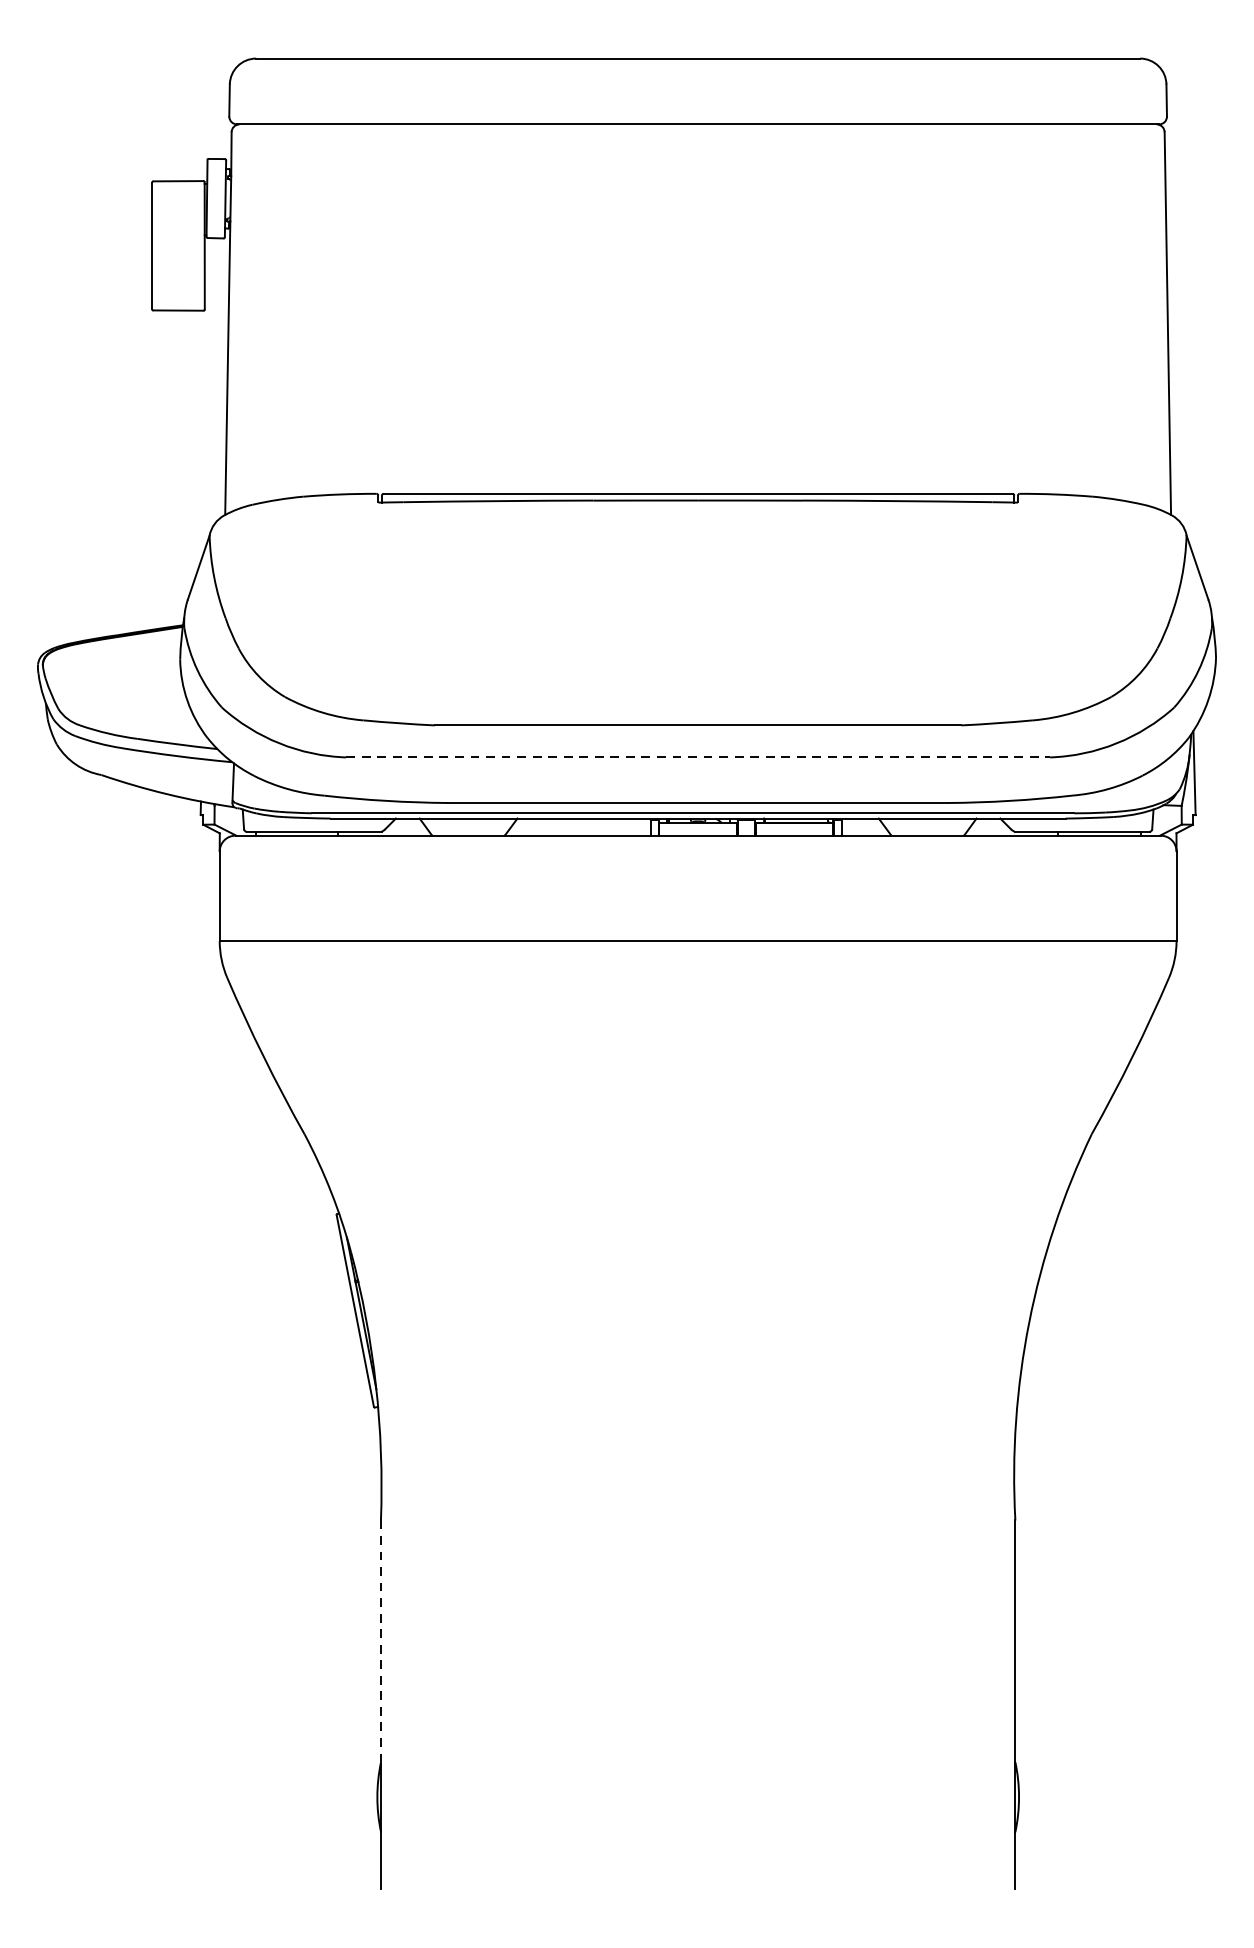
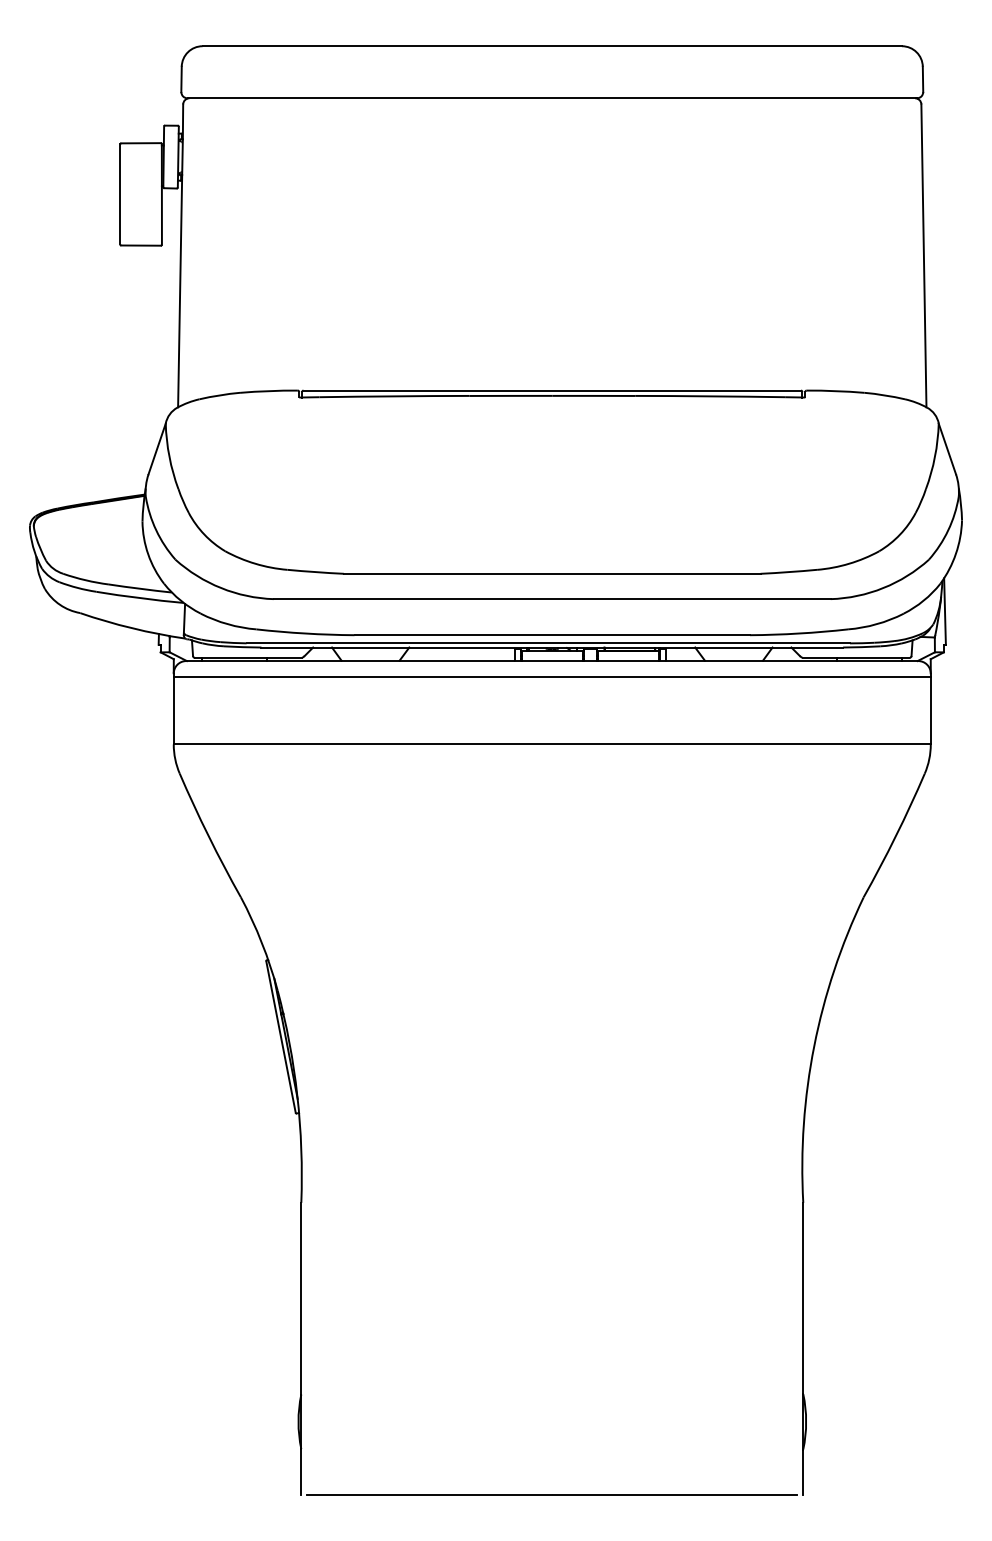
line: (698, 757) -> (552, 599), dashed -> solid
line: (697, 855) -> (551, 676), added
line: (381, 1641) -> (301, 1298), dashed -> solid
line: (698, 1889) -> (552, 1494), added

